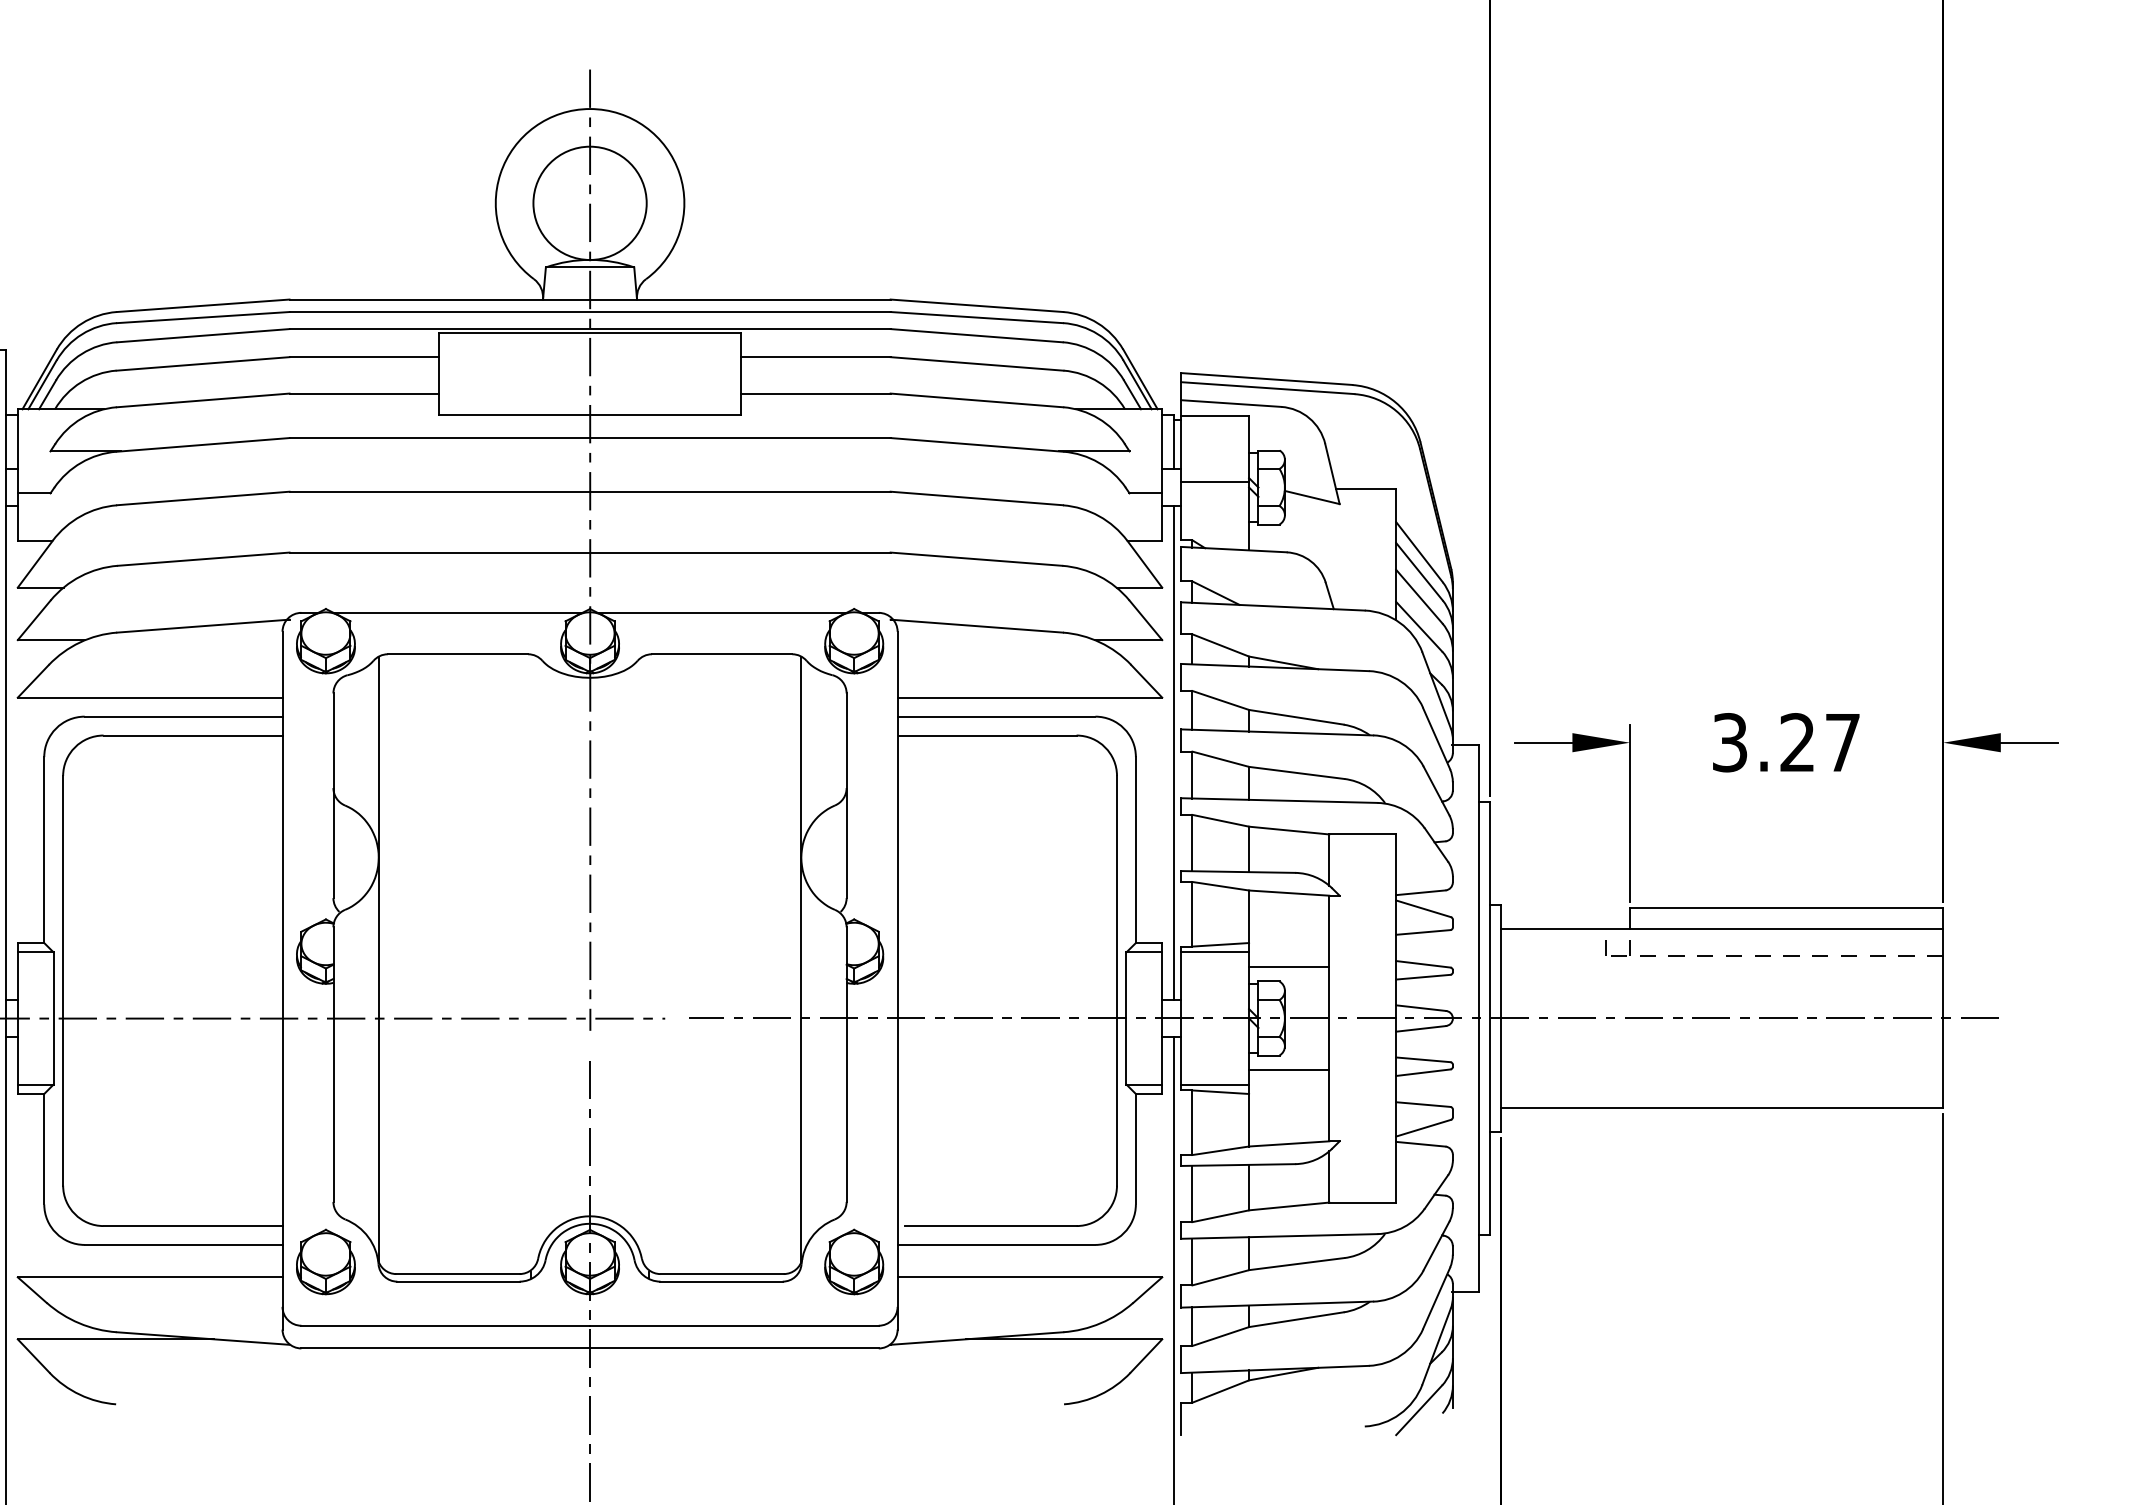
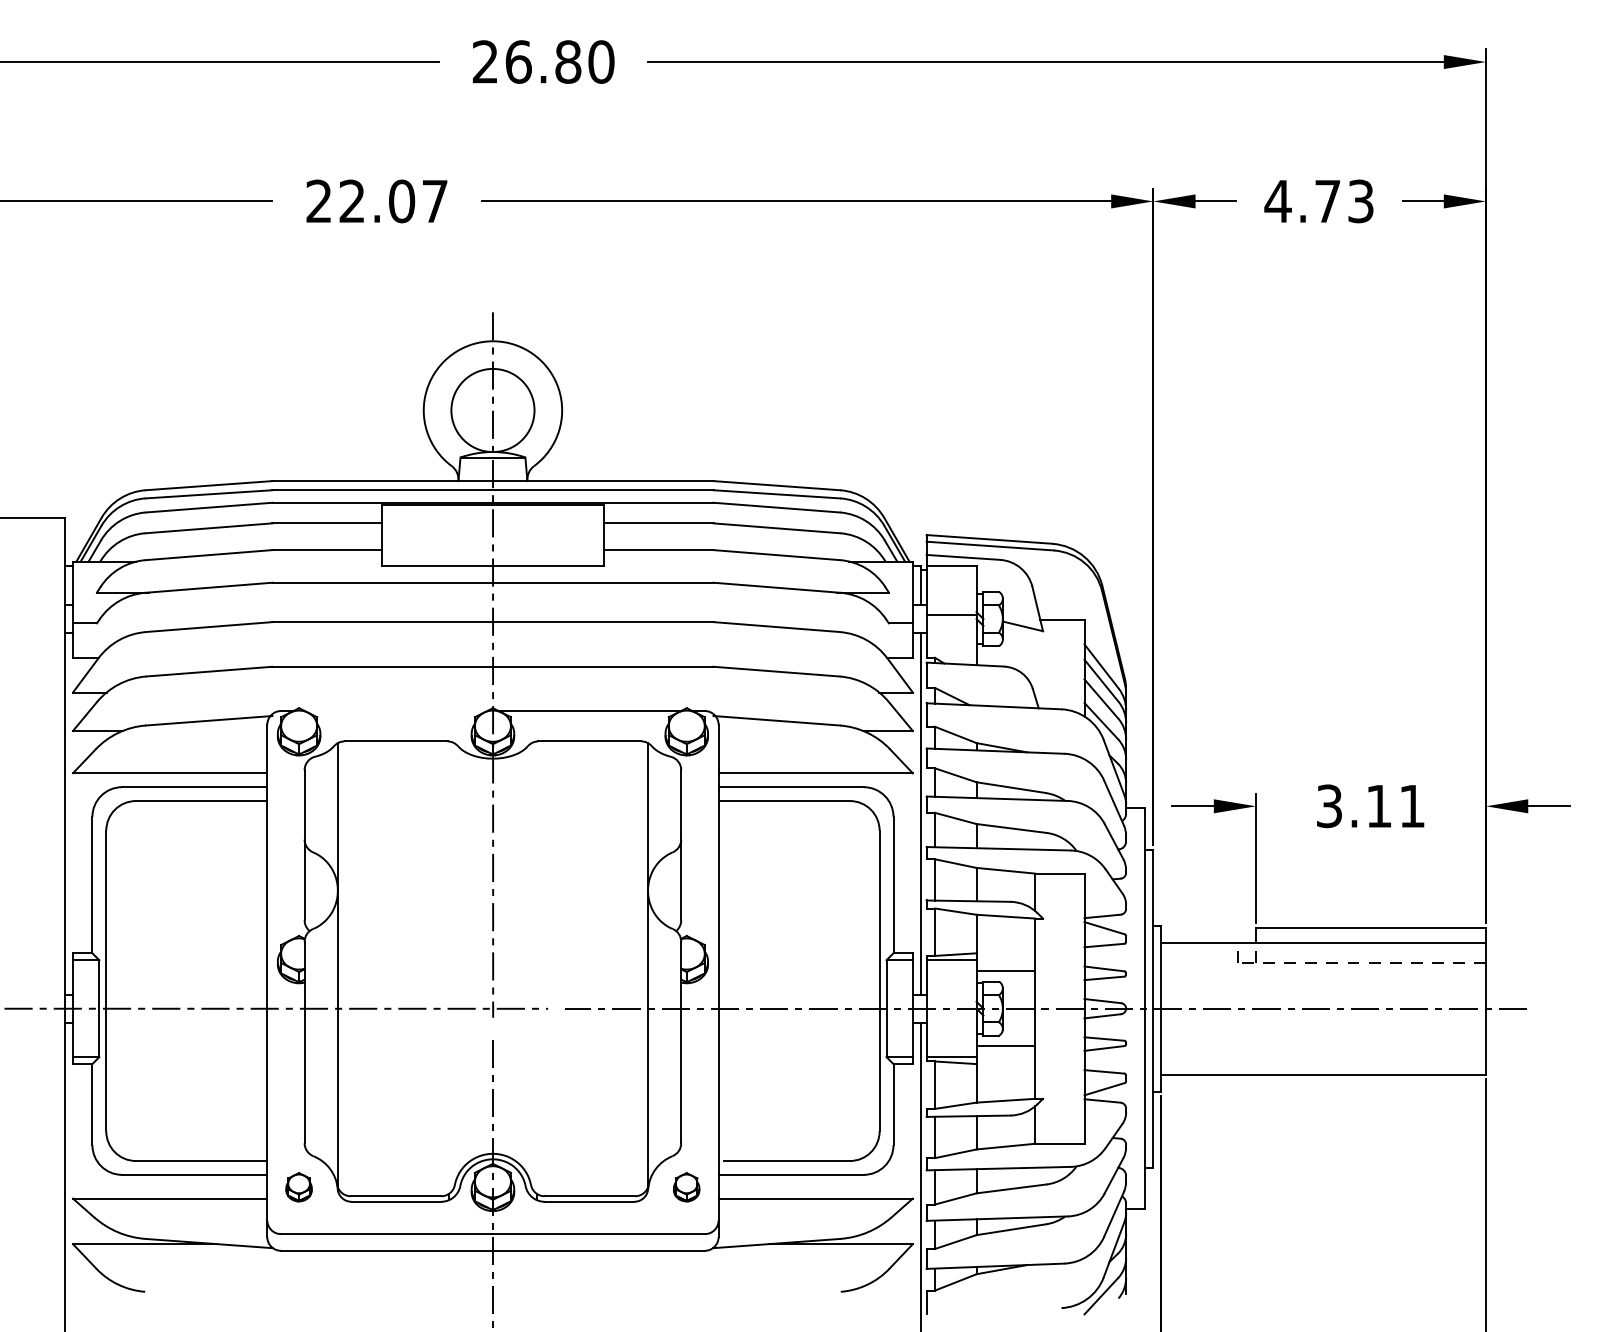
line: (457, 613) -> (395, 711), removed
text: (1819, 741) -> (1395, 805), 3.27 -> 3.11
part: (325, 1260) -> (298, 1186), size x0.6
part: (853, 1260) -> (686, 1186), size x0.6

